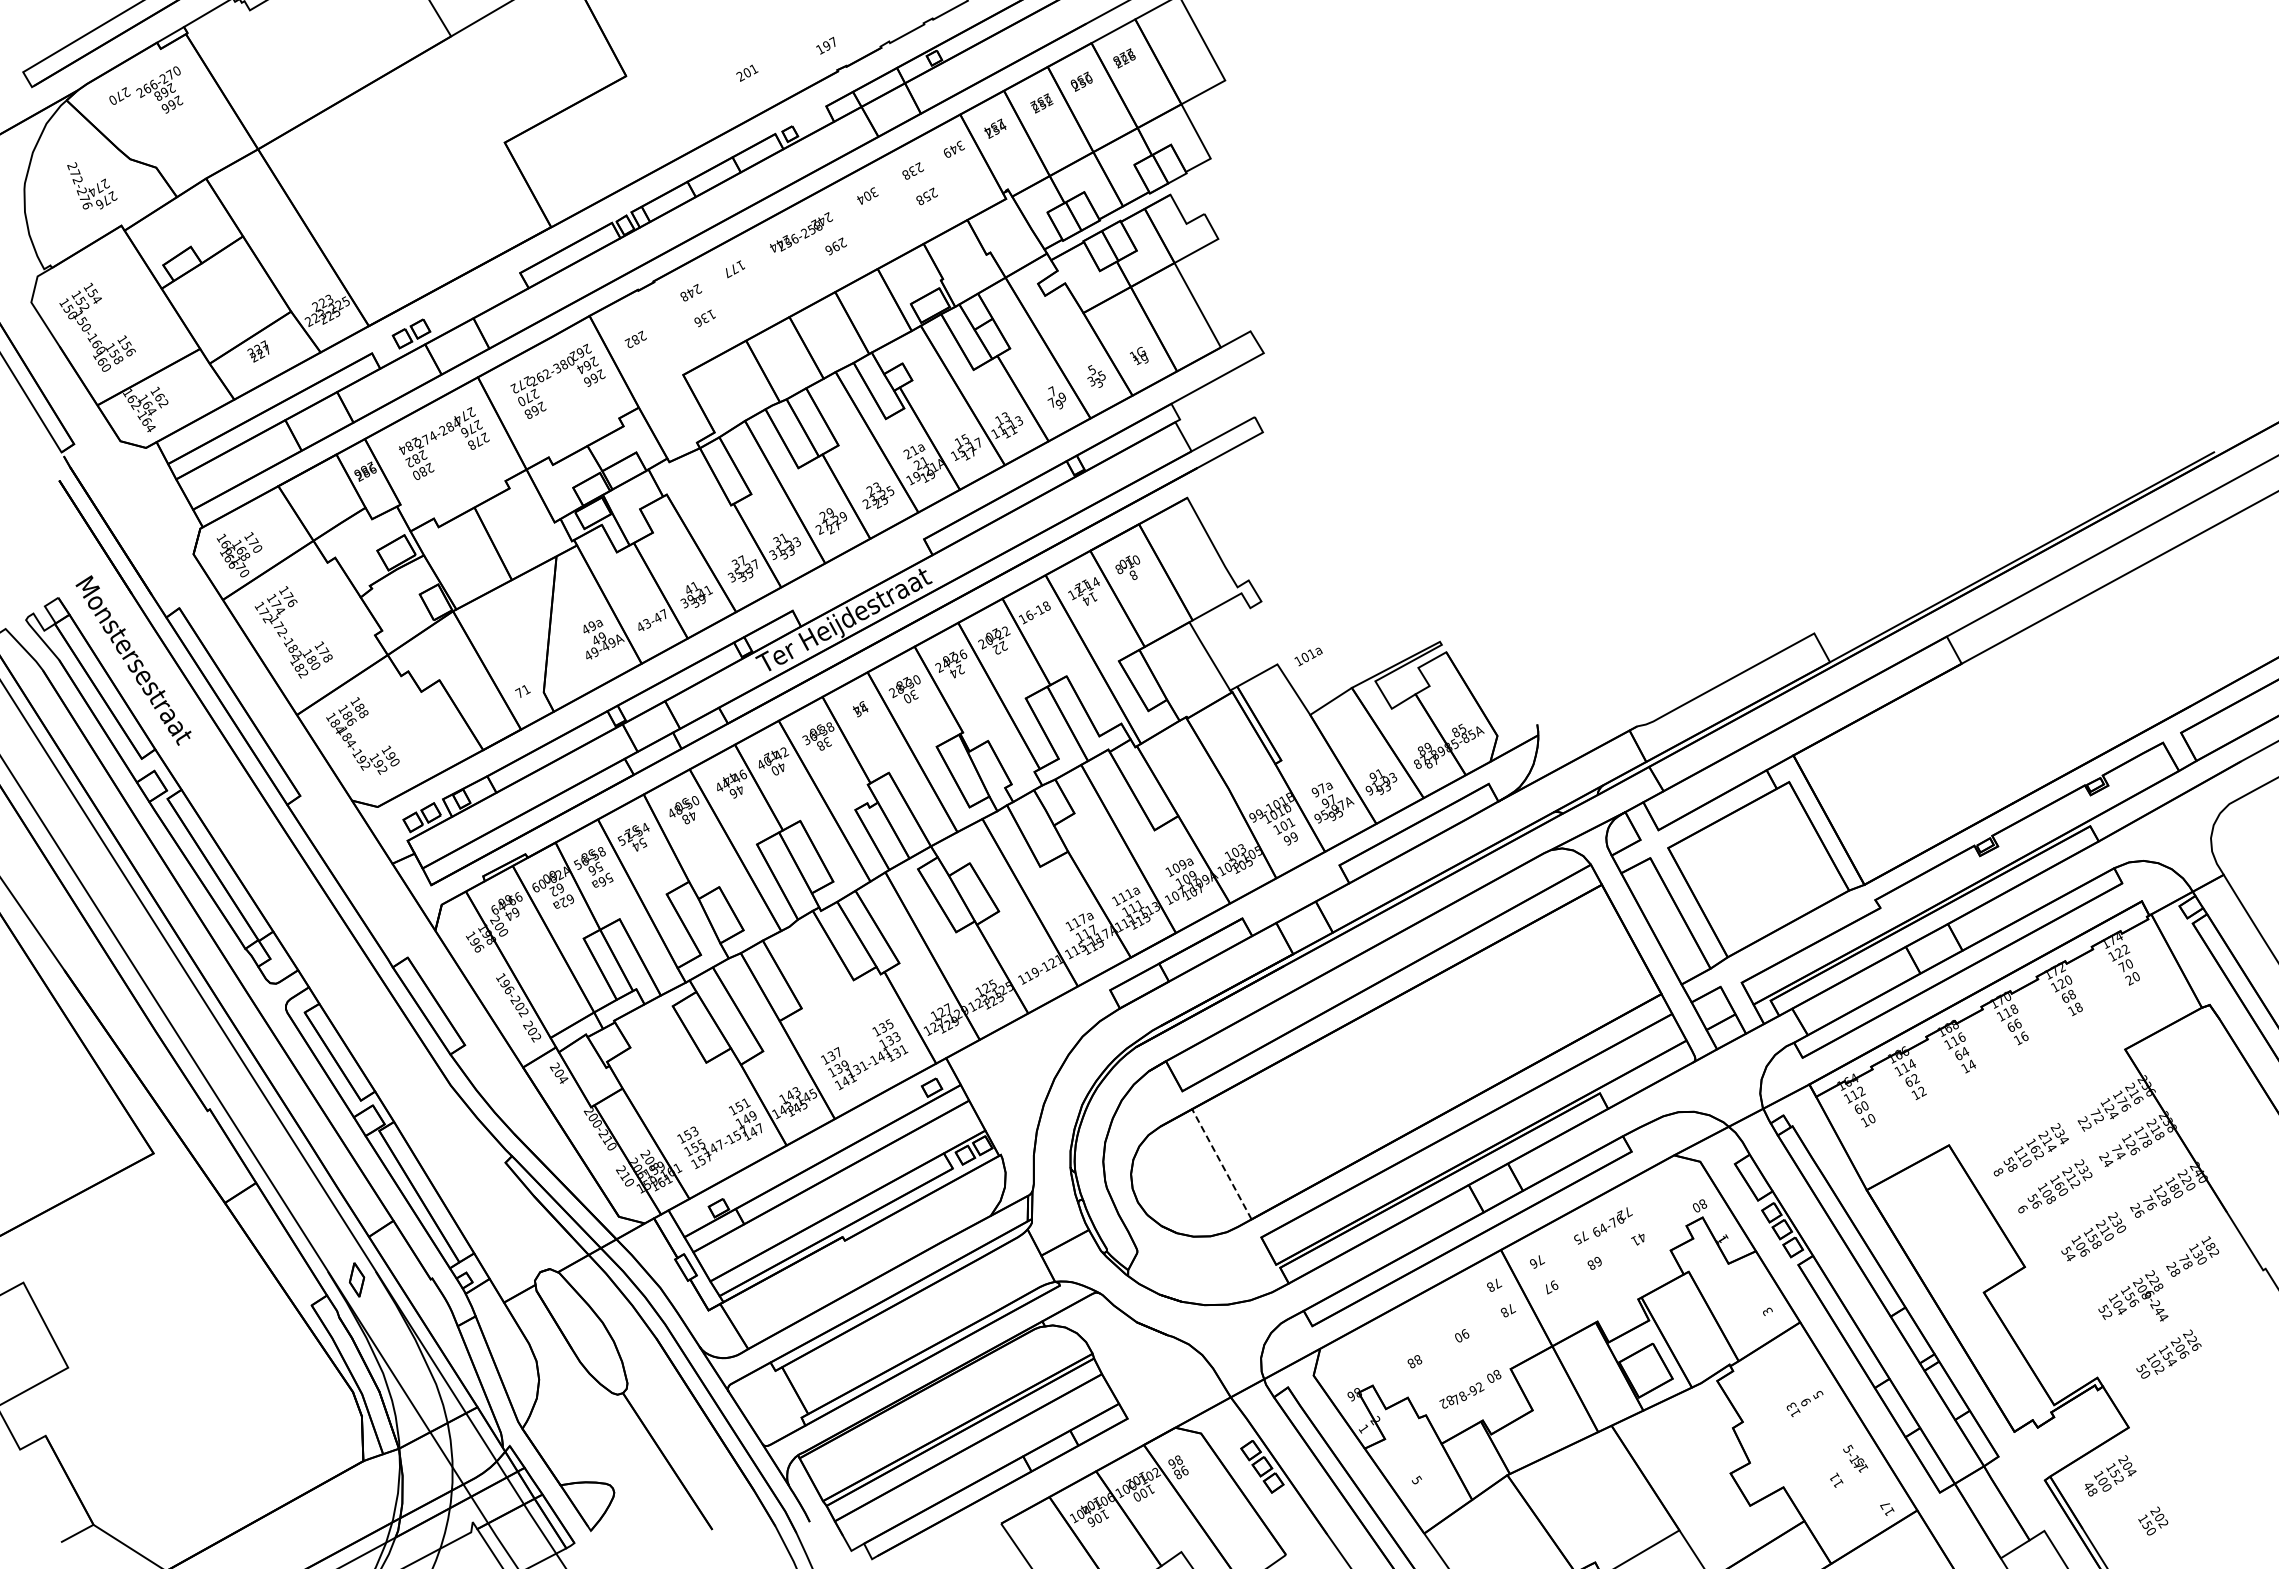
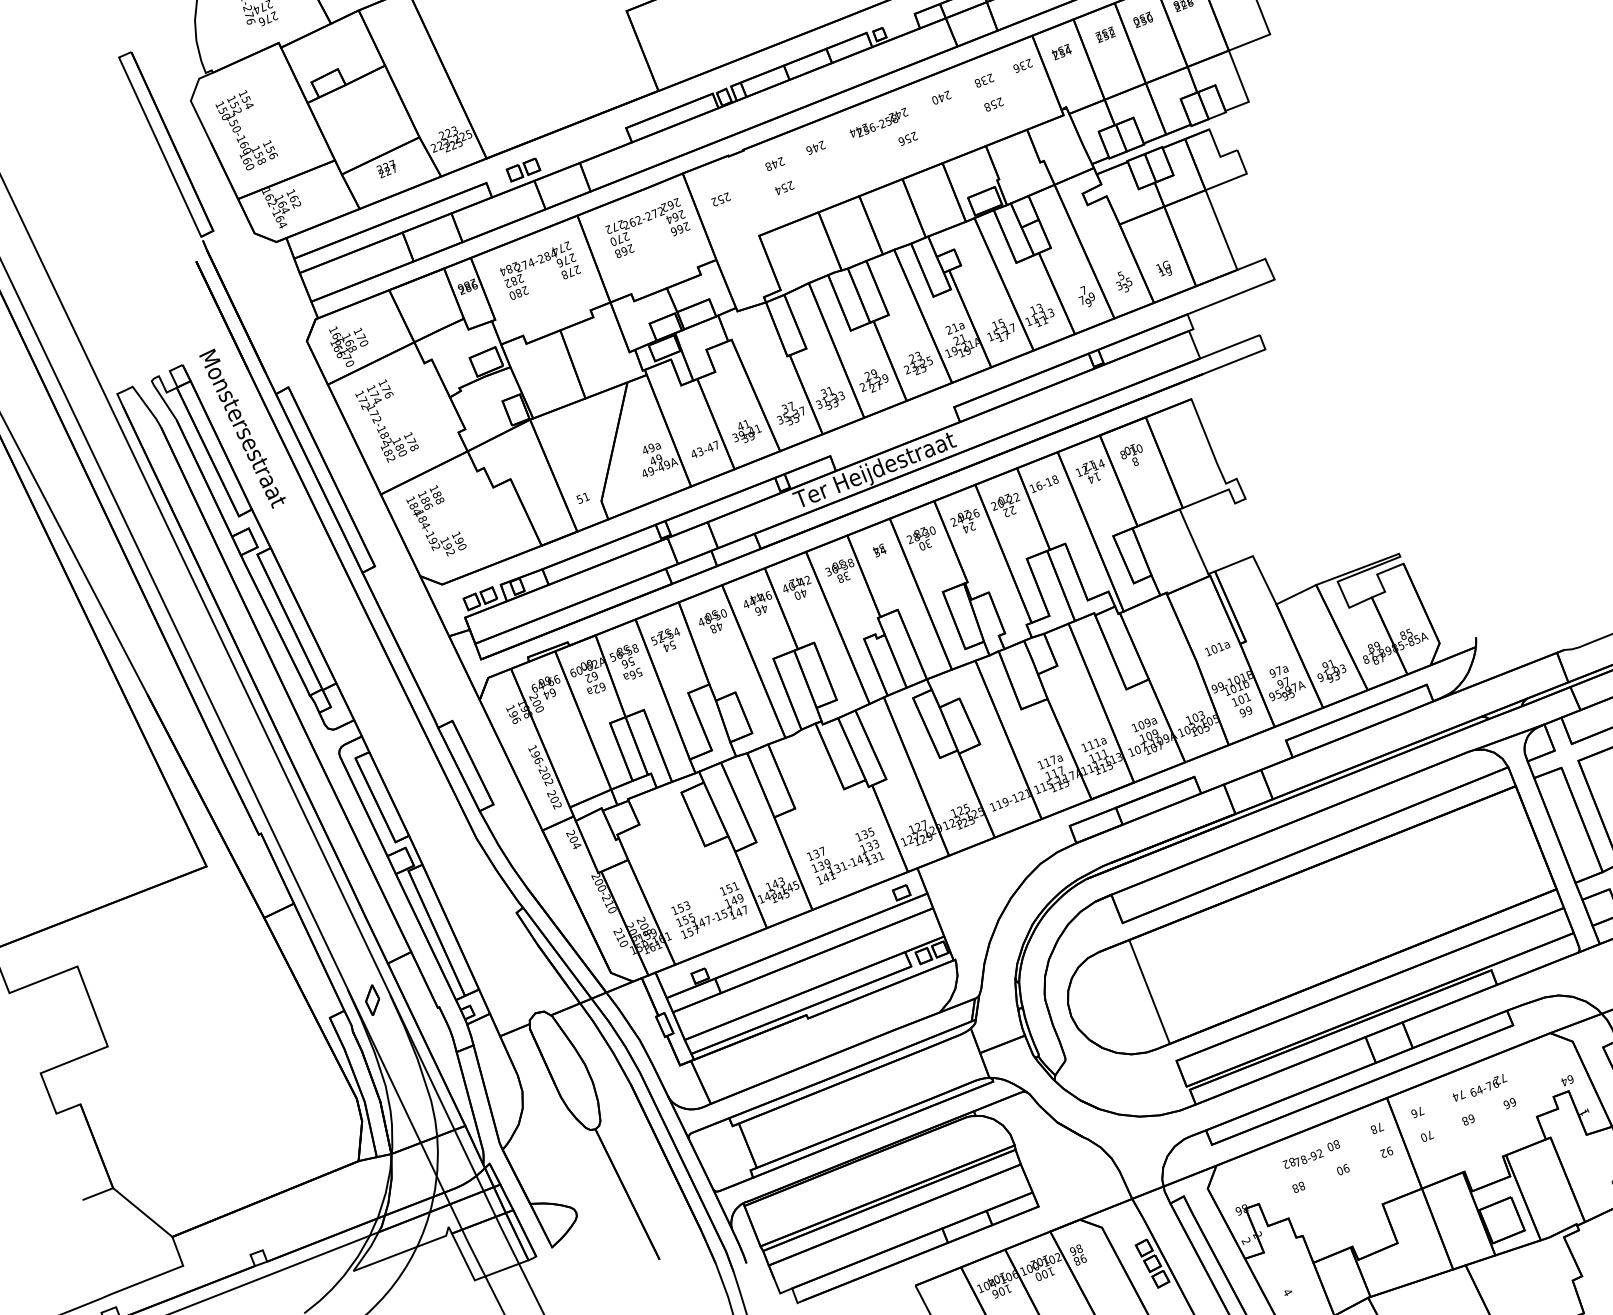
text: (953, 149) -> (1022, 65), 349 -> 236
text: (867, 195) -> (941, 97), 304 -> 240
text: (836, 246) -> (908, 138), 296 -> 256
text: (734, 269) -> (815, 148), 177 -> 246
text: (705, 318) -> (784, 188), 136 -> 254
text: (635, 339) -> (720, 199), 282 -> 252
text: (564, 365) -> (655, 214), 262-380 -> 262-272
text: (1308, 656) -> (1217, 648), moved
text: (519, 692) -> (579, 498), 71 -> 51
line: (1221, 1164) -> (1149, 992), dashed -> solid
text: (1699, 1205) -> (1567, 1080), 80 -> 64
text: (1578, 1239) -> (1456, 1097), 75 -> 74
text: (1638, 1239) -> (1509, 1103), 41 -> 66
text: (1551, 1287) -> (1427, 1136), 97 -> 70
text: (1508, 1310) -> (1387, 1152), 78 -> 92
text: (1470, 1389) -> (1311, 1154), moved
text: (1363, 1427) -> (1246, 1239), 1 -> 2
text: (1416, 1479) -> (1287, 1291), 5 -> 4

